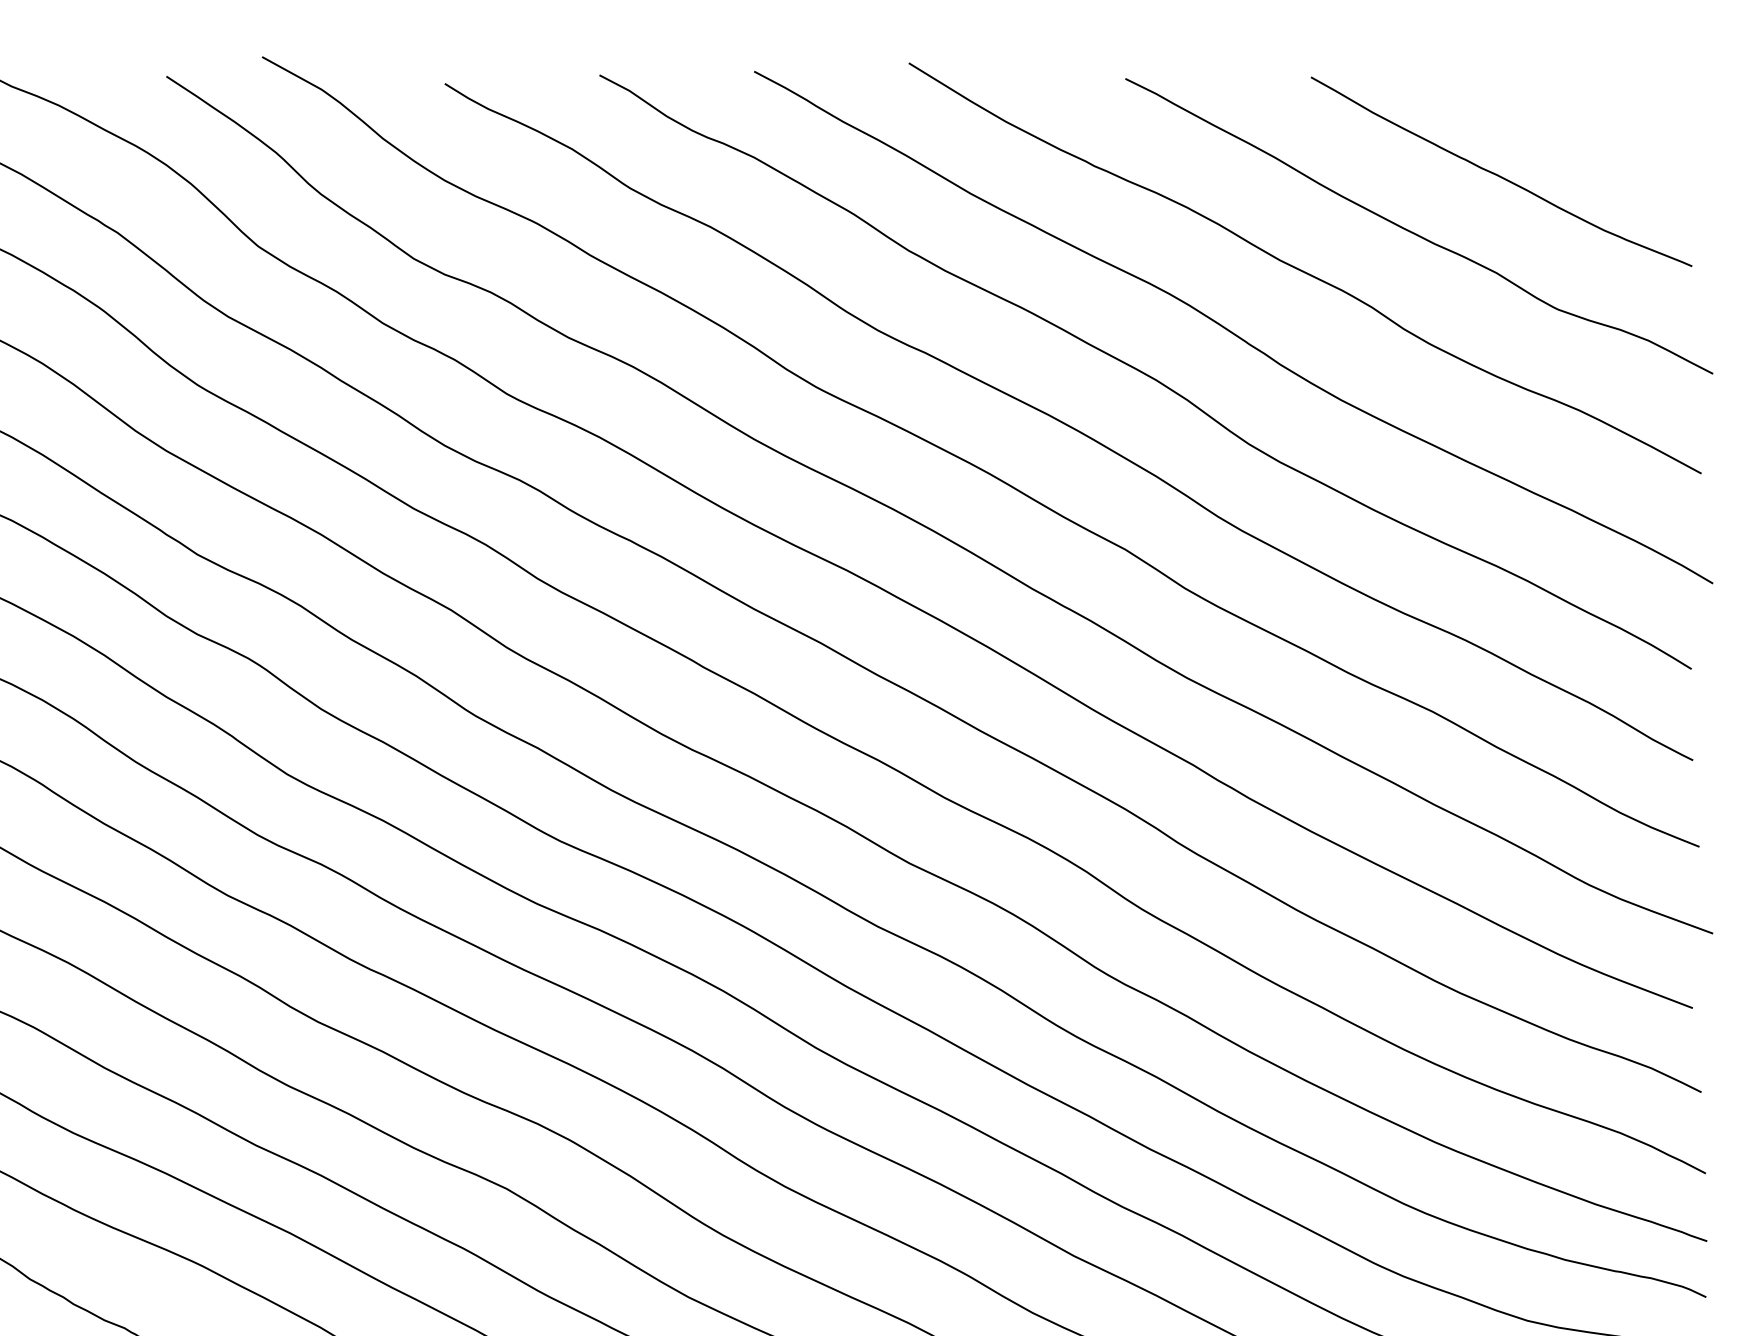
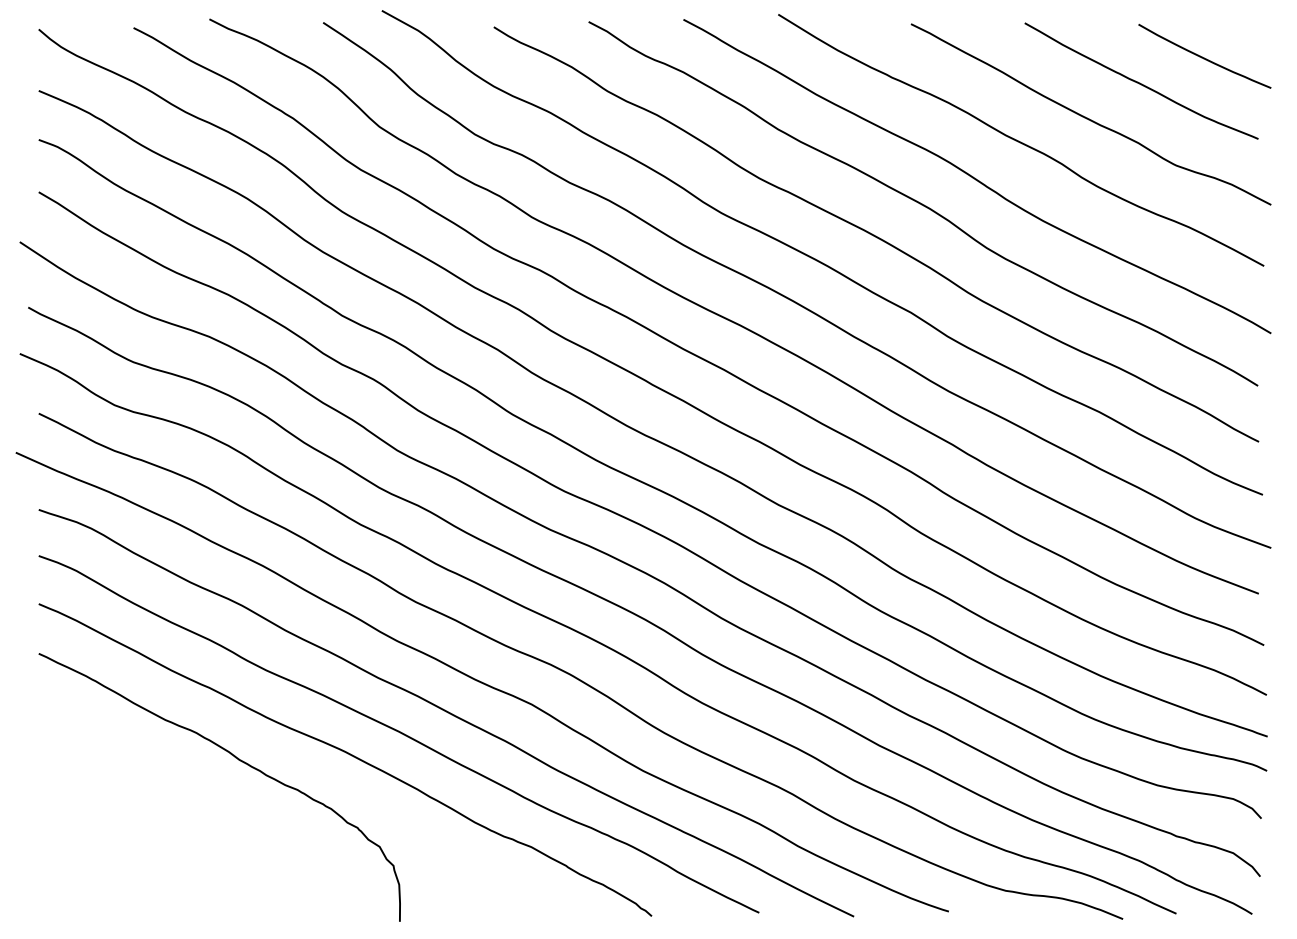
curve: (1604, 133) -> (1204, 57), added

